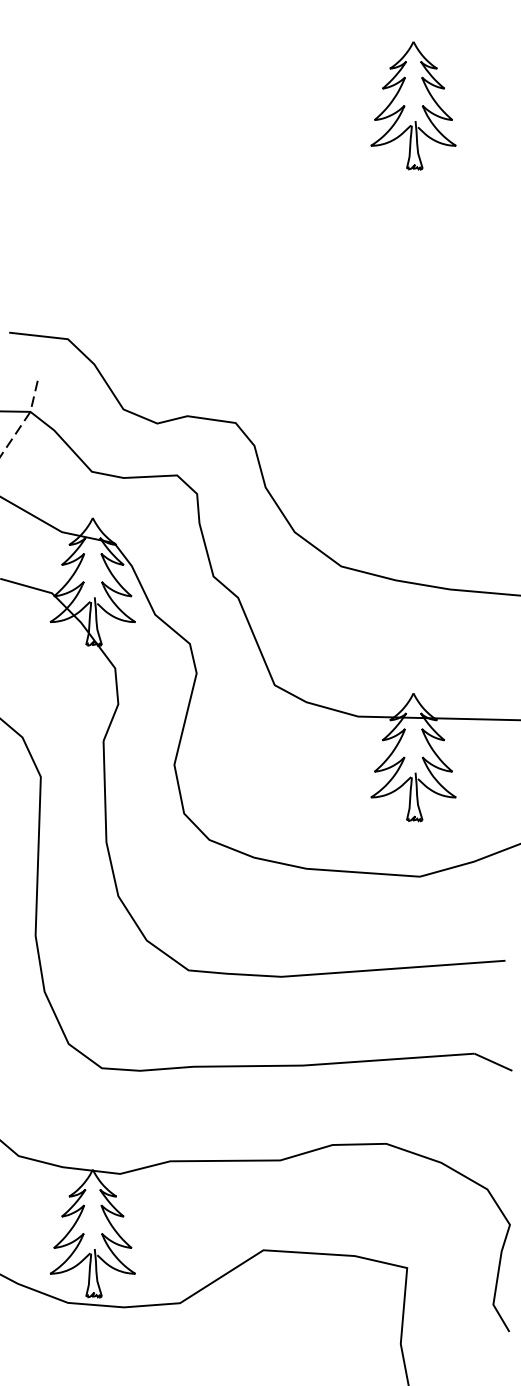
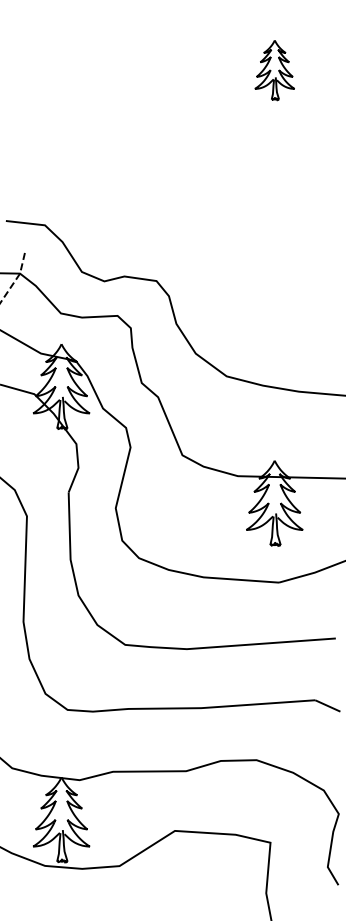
part: (413, 106) -> (274, 70), size x0.7

